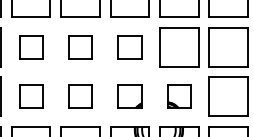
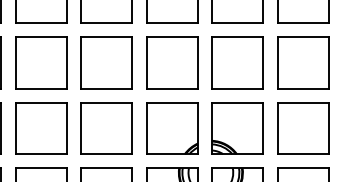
part: (31, 47) -> (41, 62), size x1.67
part: (80, 47) -> (106, 62), size x1.67
part: (130, 47) -> (172, 62), size x1.67
part: (31, 96) -> (41, 128), size x1.67
part: (80, 96) -> (106, 128), size x1.67
part: (130, 96) -> (172, 128), size x1.67
part: (178, 96) -> (237, 128), size x1.67

